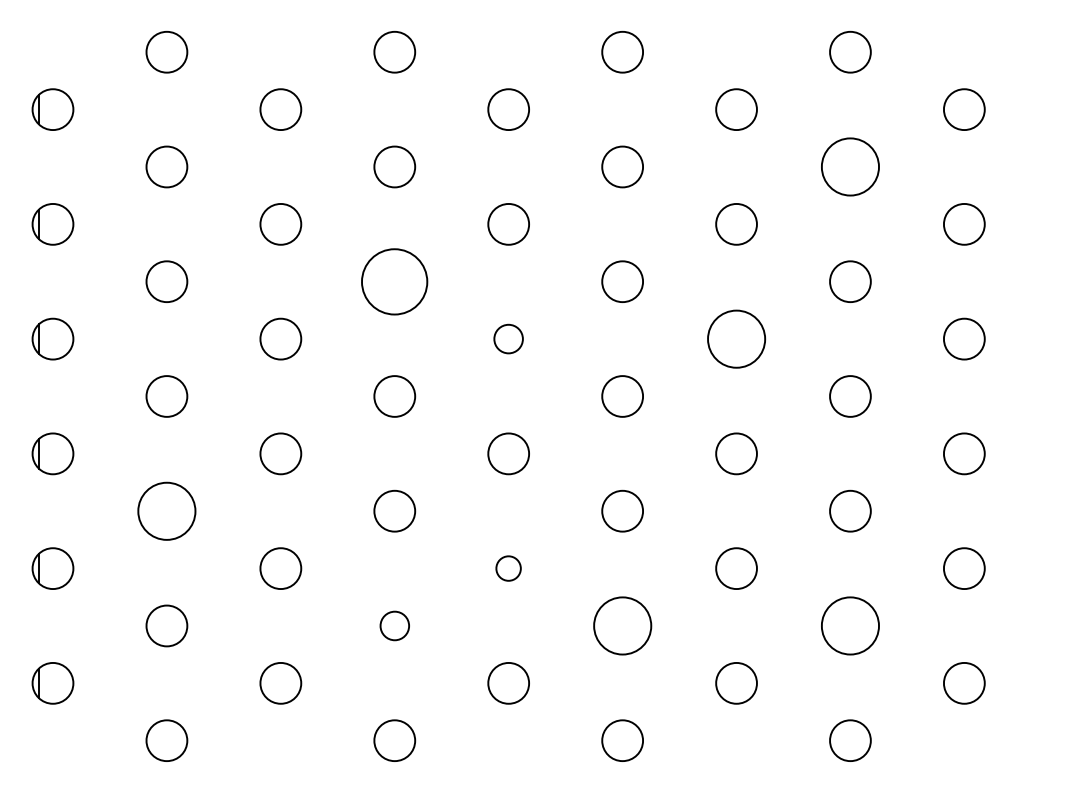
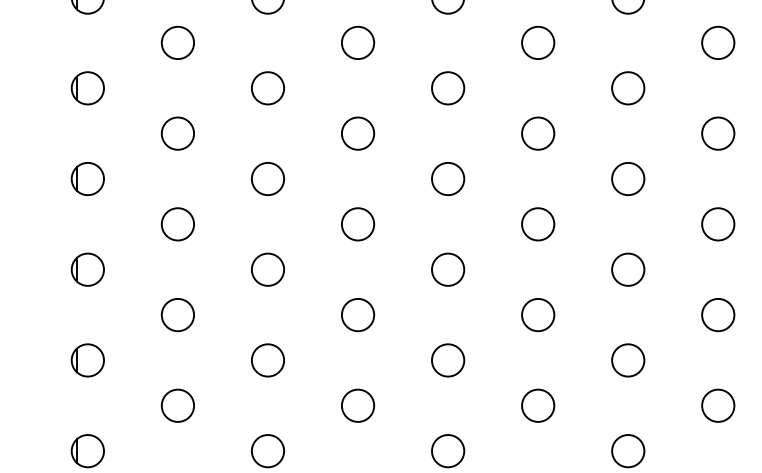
circle: (850, 166) -> (718, 42), size x0.71
circle: (394, 281) -> (357, 133), size x0.62
circle: (508, 338) -> (447, 178), size x1.43
circle: (736, 338) -> (628, 178), size x0.71
circle: (166, 510) -> (177, 314), size x0.71
circle: (508, 568) -> (447, 360), size x1.67
circle: (394, 625) -> (357, 405), size x1.43
circle: (622, 625) -> (538, 405), size x0.71
circle: (850, 625) -> (718, 405), size x0.71

